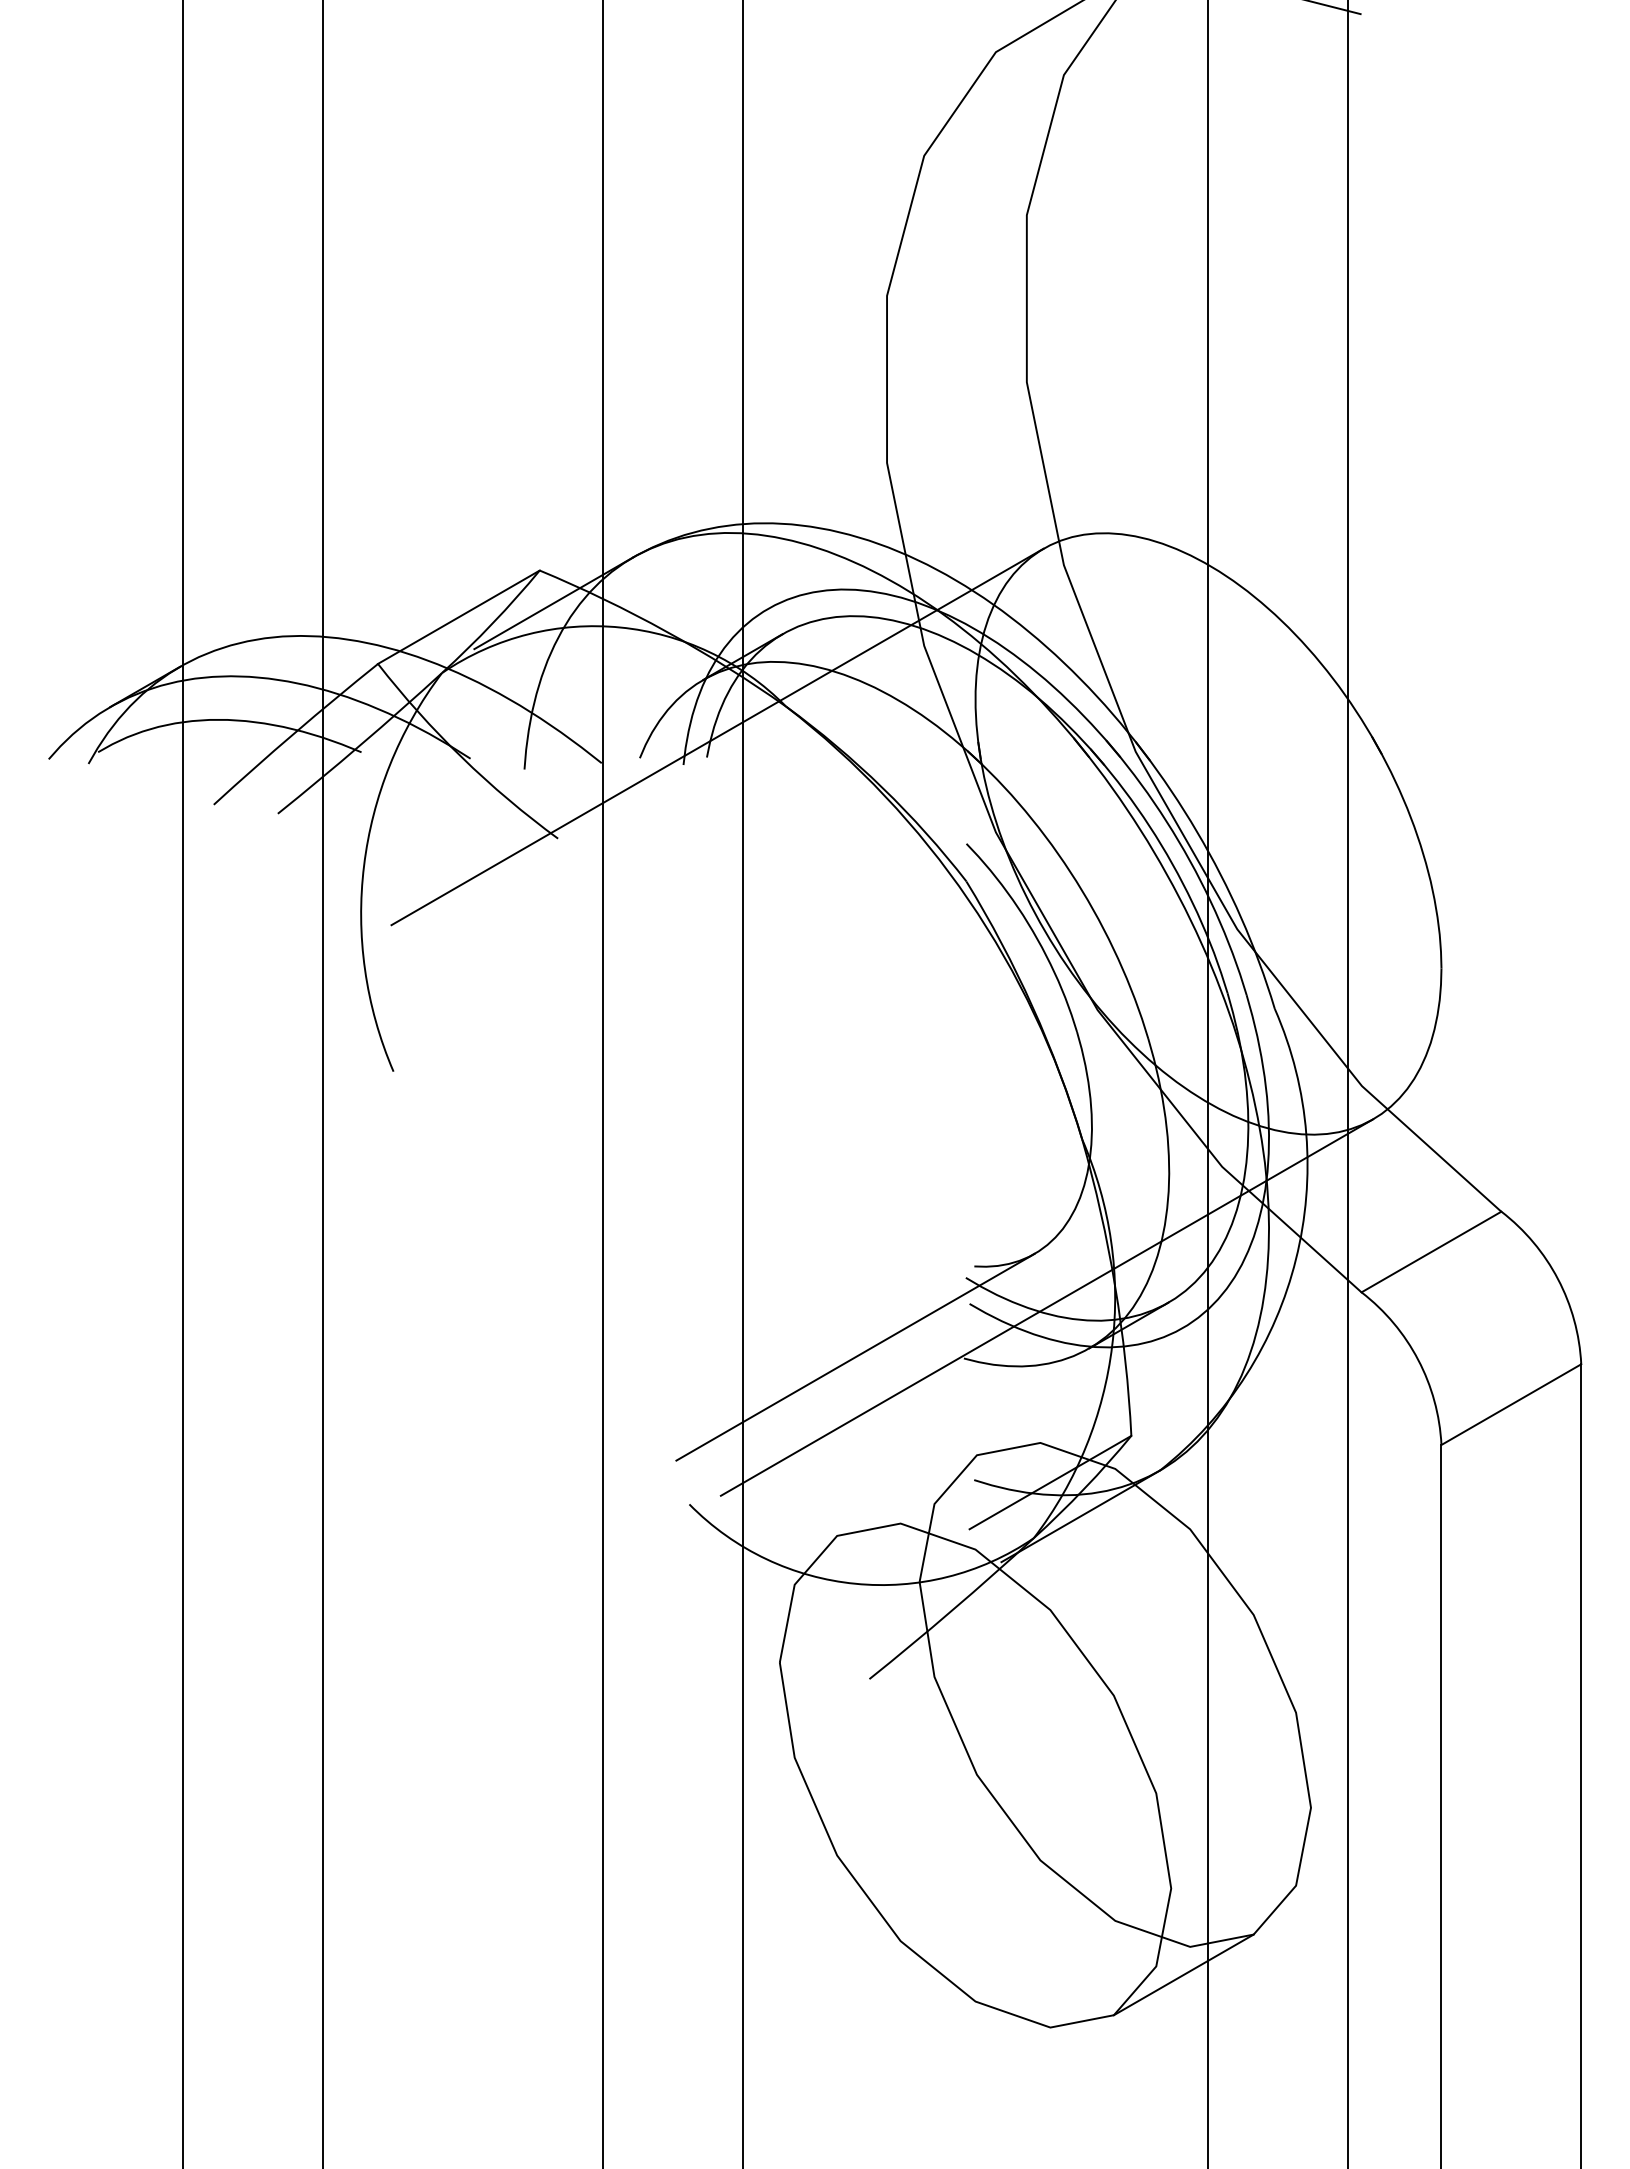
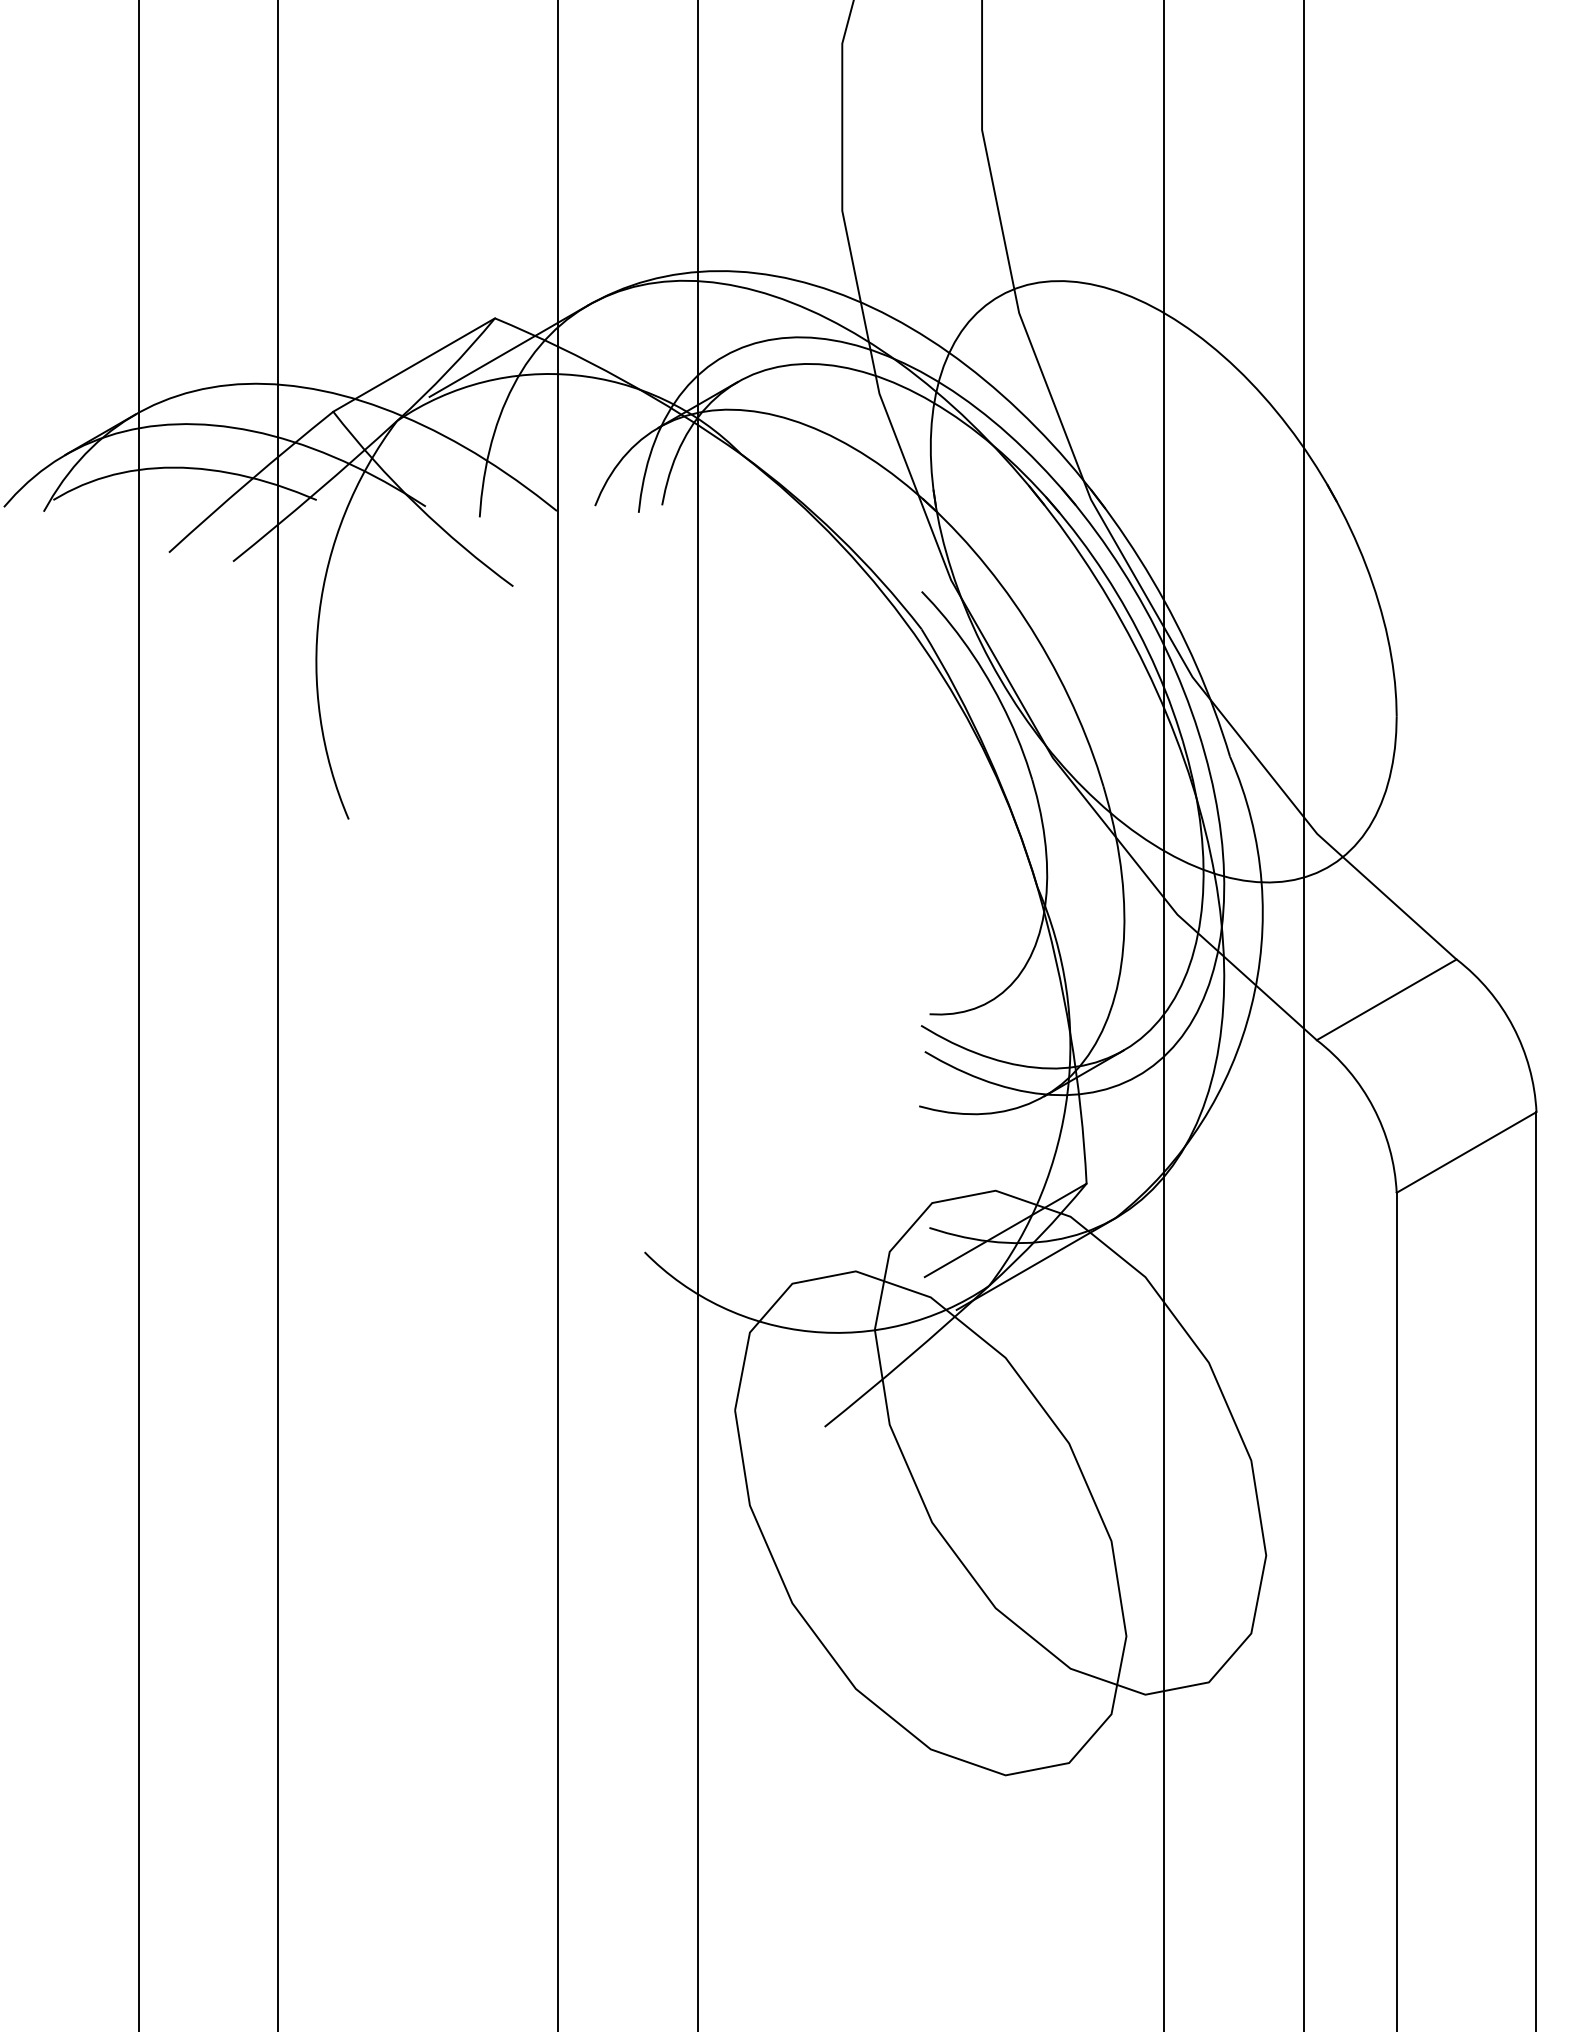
line: (717, 736) -> (672, 484), removed
line: (1046, 1307) -> (1001, 1055), removed
line: (855, 1356) -> (810, 1104), removed
line: (1183, 1974) -> (1138, 1722), removed

